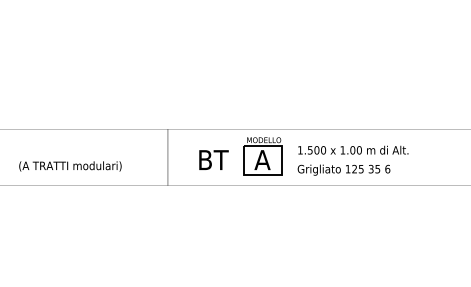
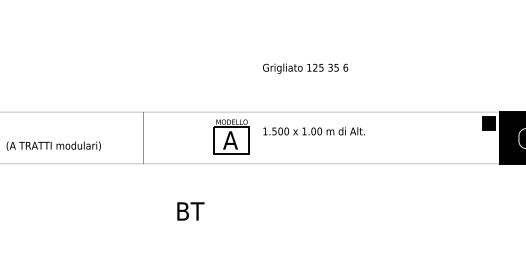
text: (213, 160) -> (190, 211), moved
text: (343, 169) -> (305, 68), moved

